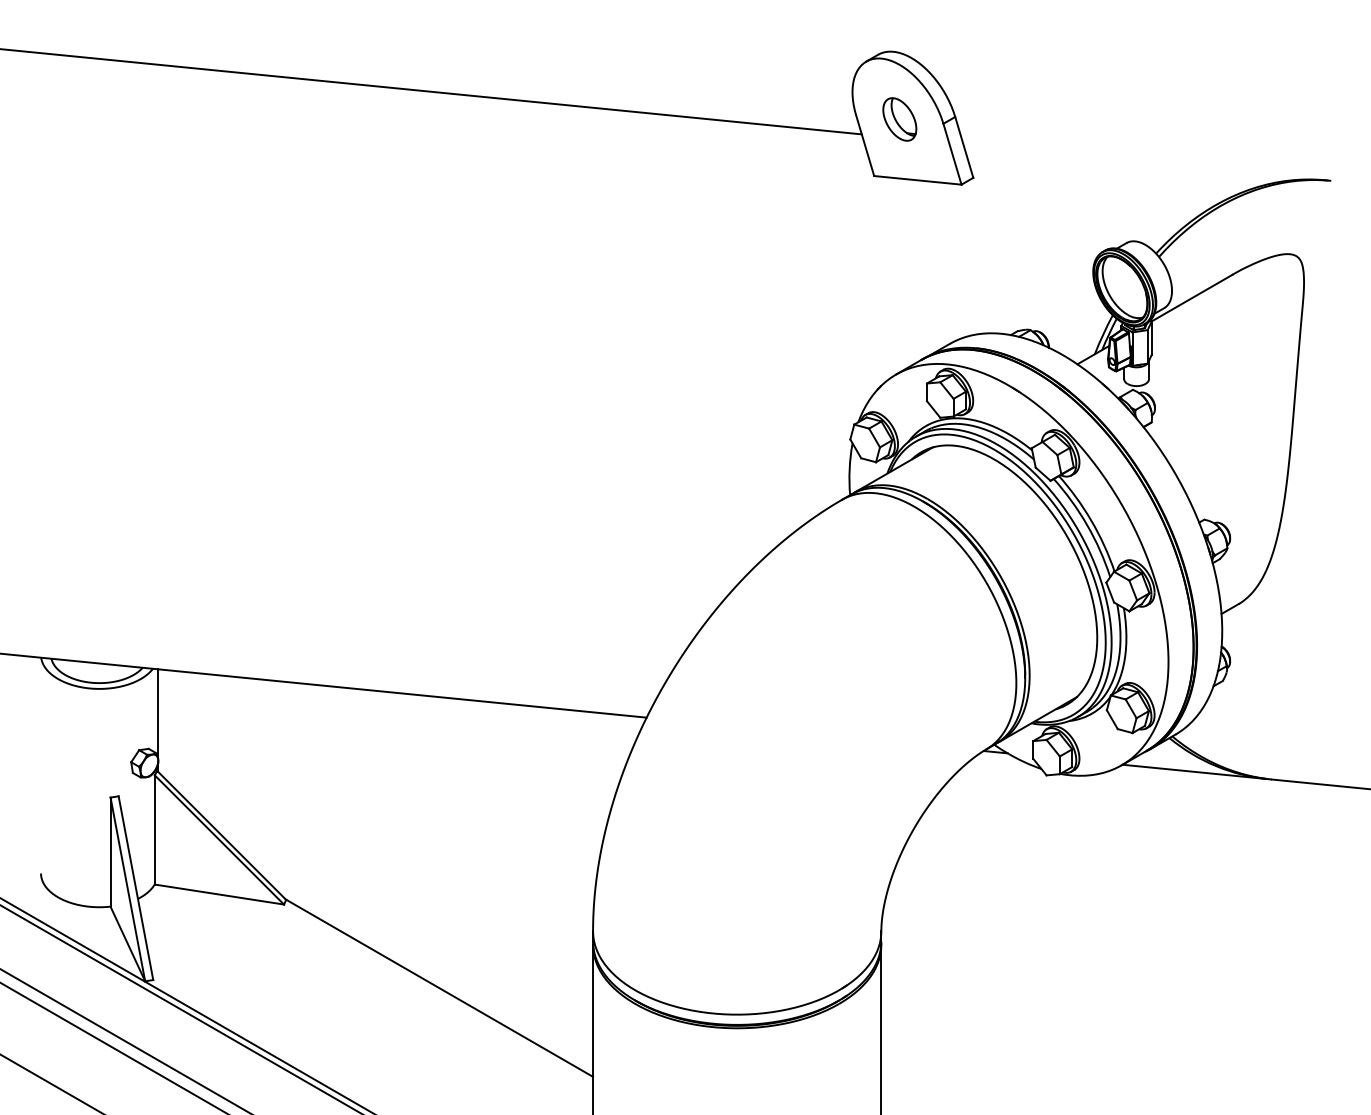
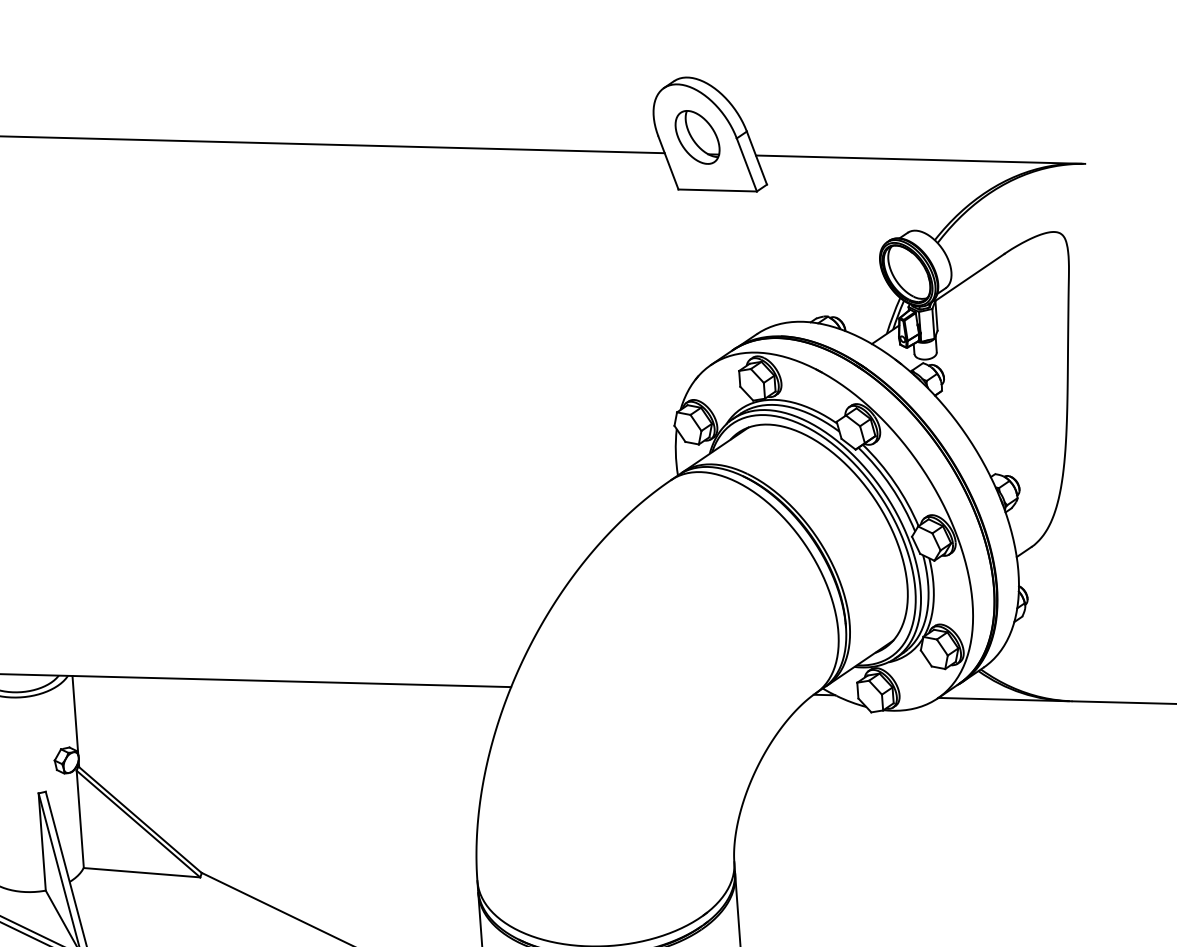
part: (899, 119) -> (697, 137), size x1.43
line: (1144, 162) -> (918, 159), added

